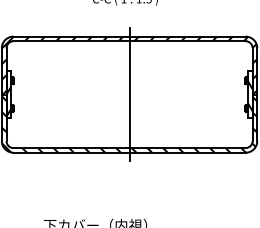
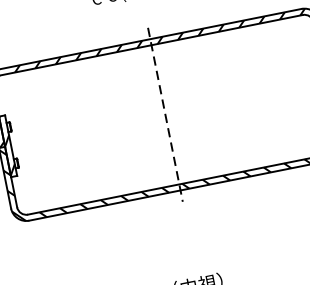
line: (129, 94) -> (165, 114), solid -> dashed

